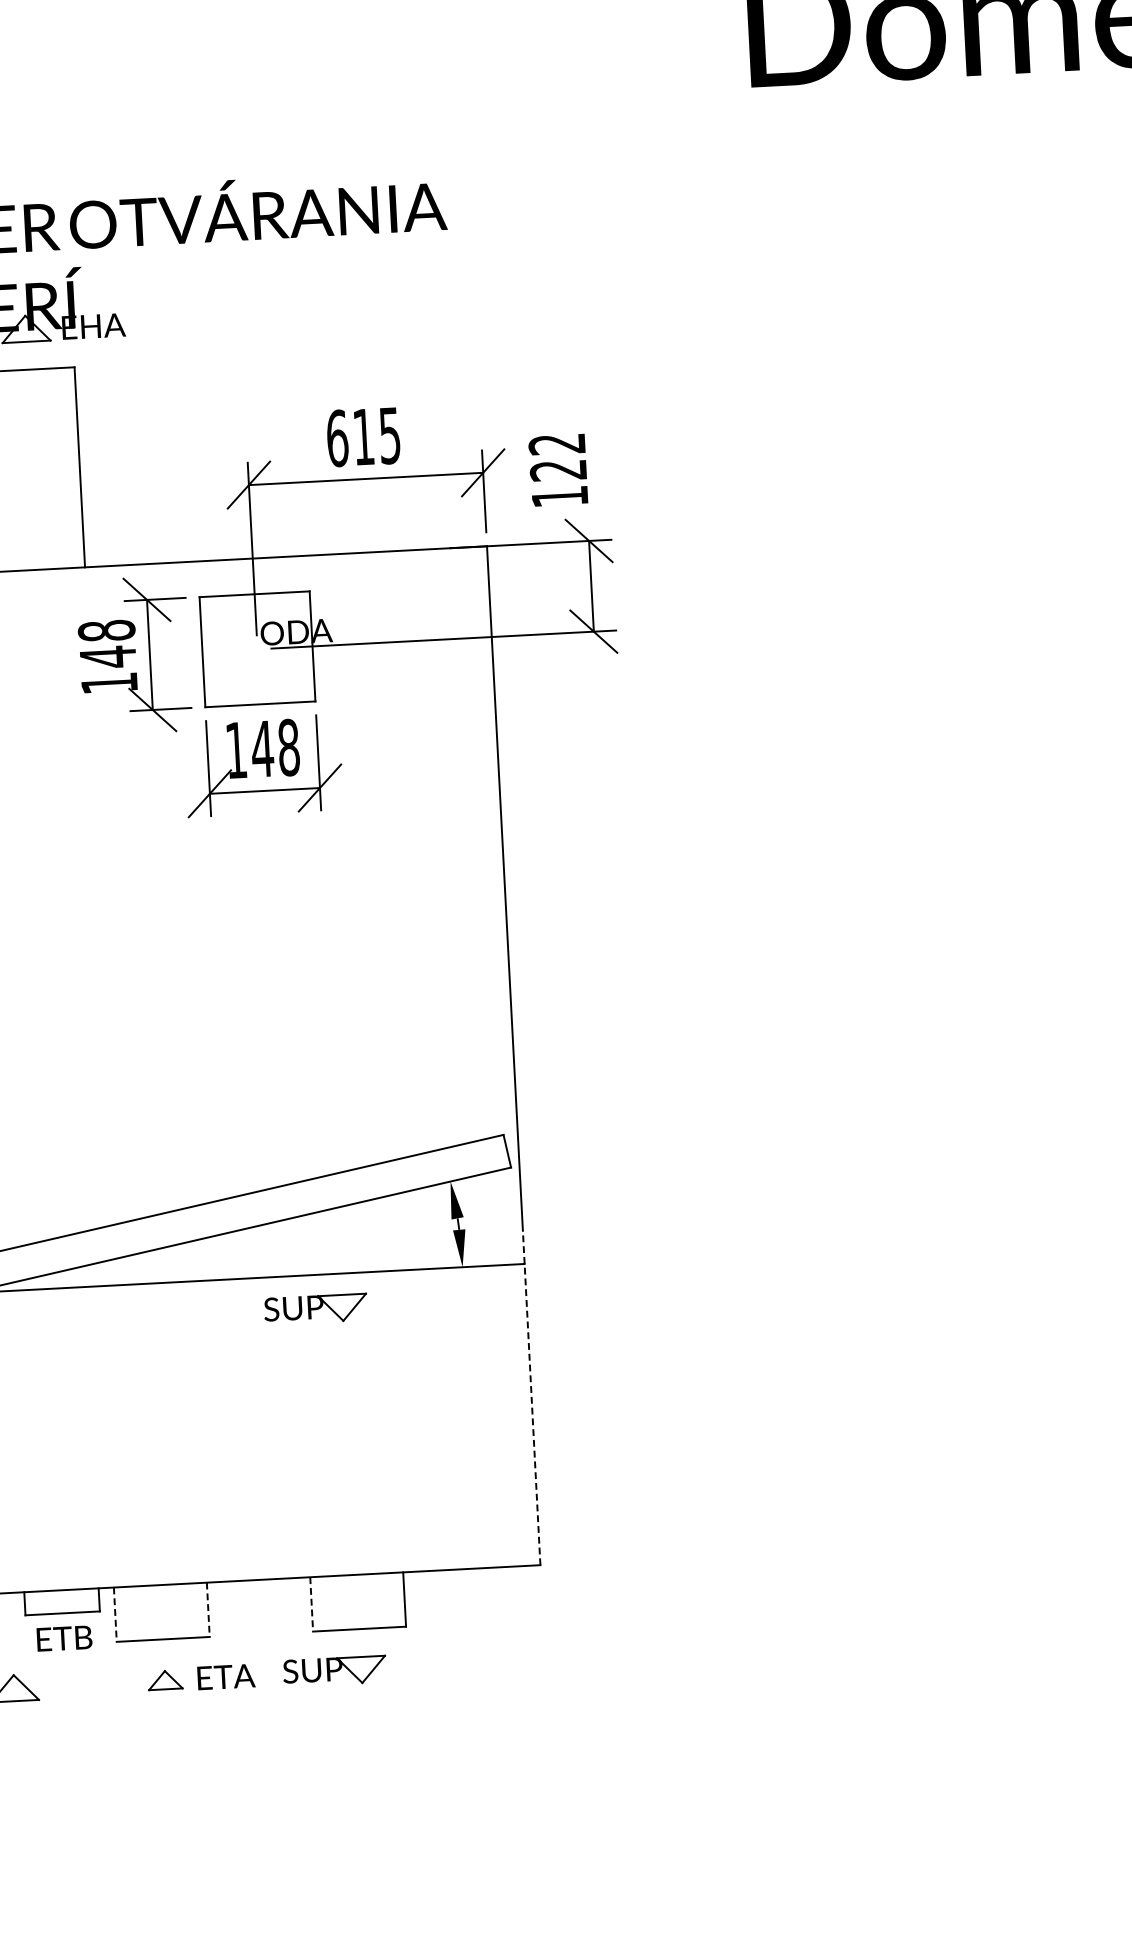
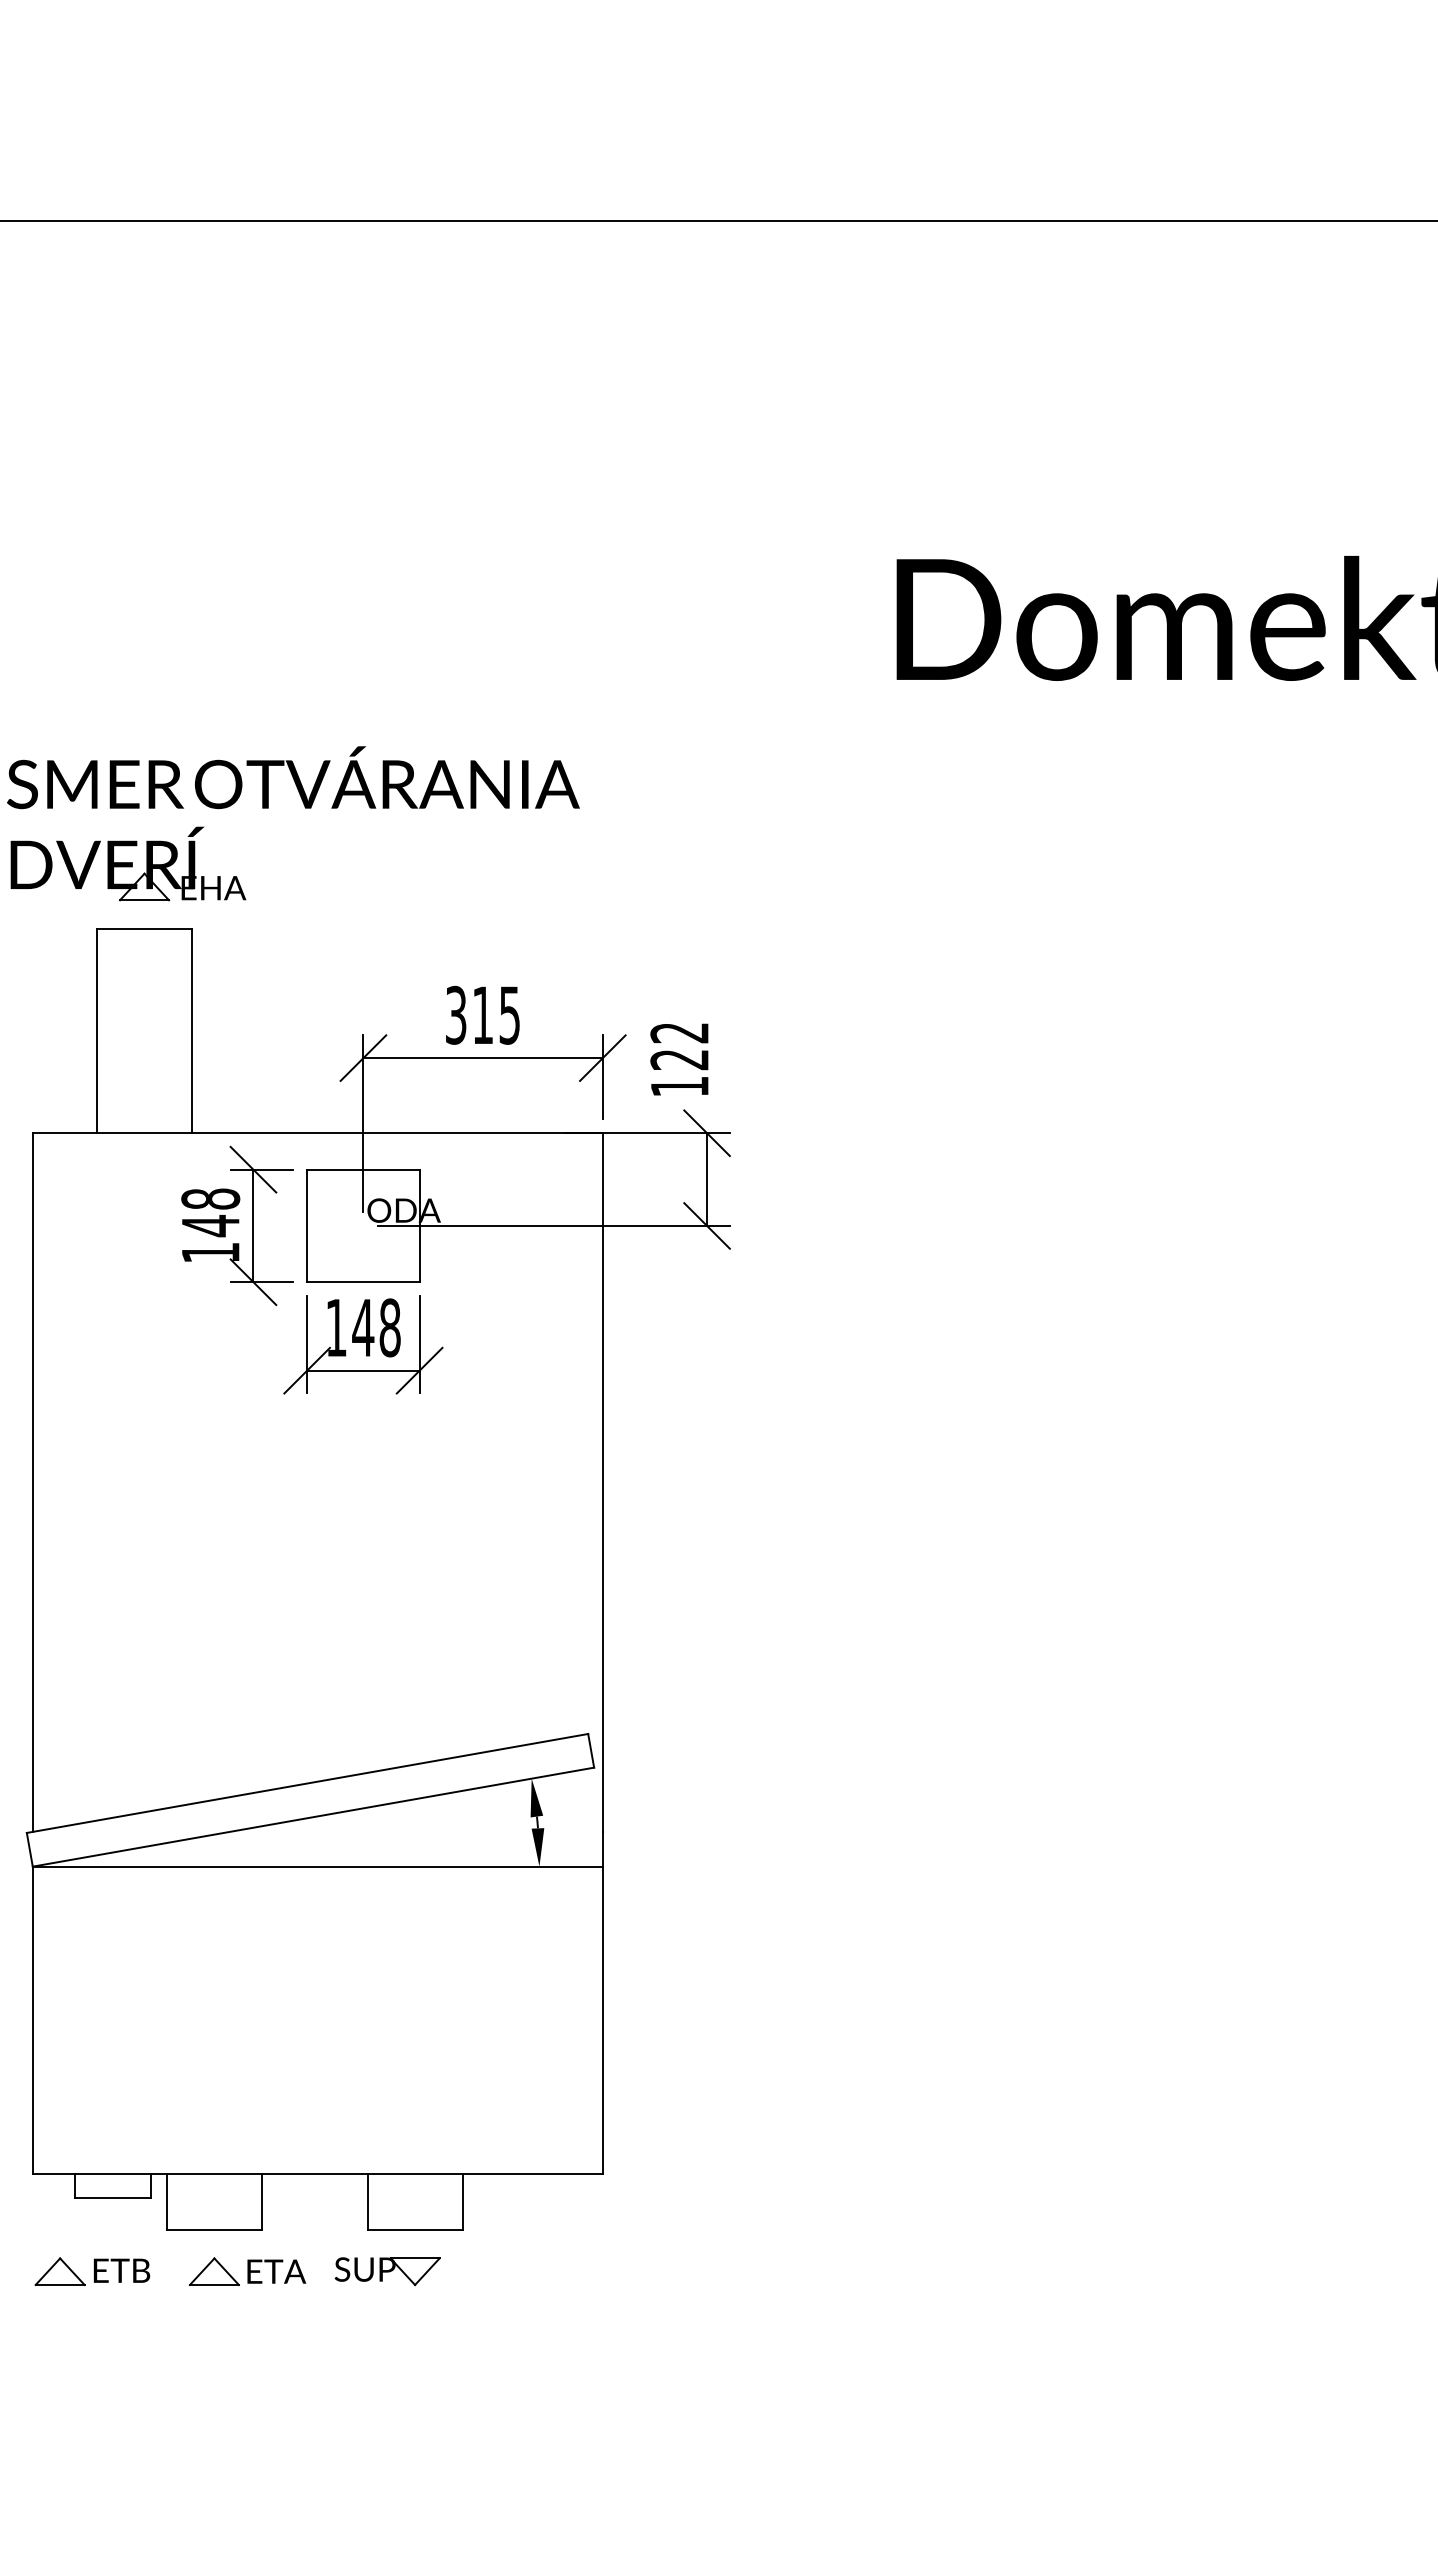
text: (336, 437) -> (455, 1014), 615 -> 315
part: (315, 1309) -> (387, 1901), removed
line: (531, 1396) -> (602, 2002), dashed -> solid
line: (311, 1604) -> (367, 2202), dashed -> solid
line: (207, 1610) -> (261, 2202), dashed -> solid
line: (114, 1615) -> (166, 2202), dashed -> solid
text: (64, 1638) -> (121, 2270), moved
part: (165, 1680) -> (214, 2271), size x1.43

